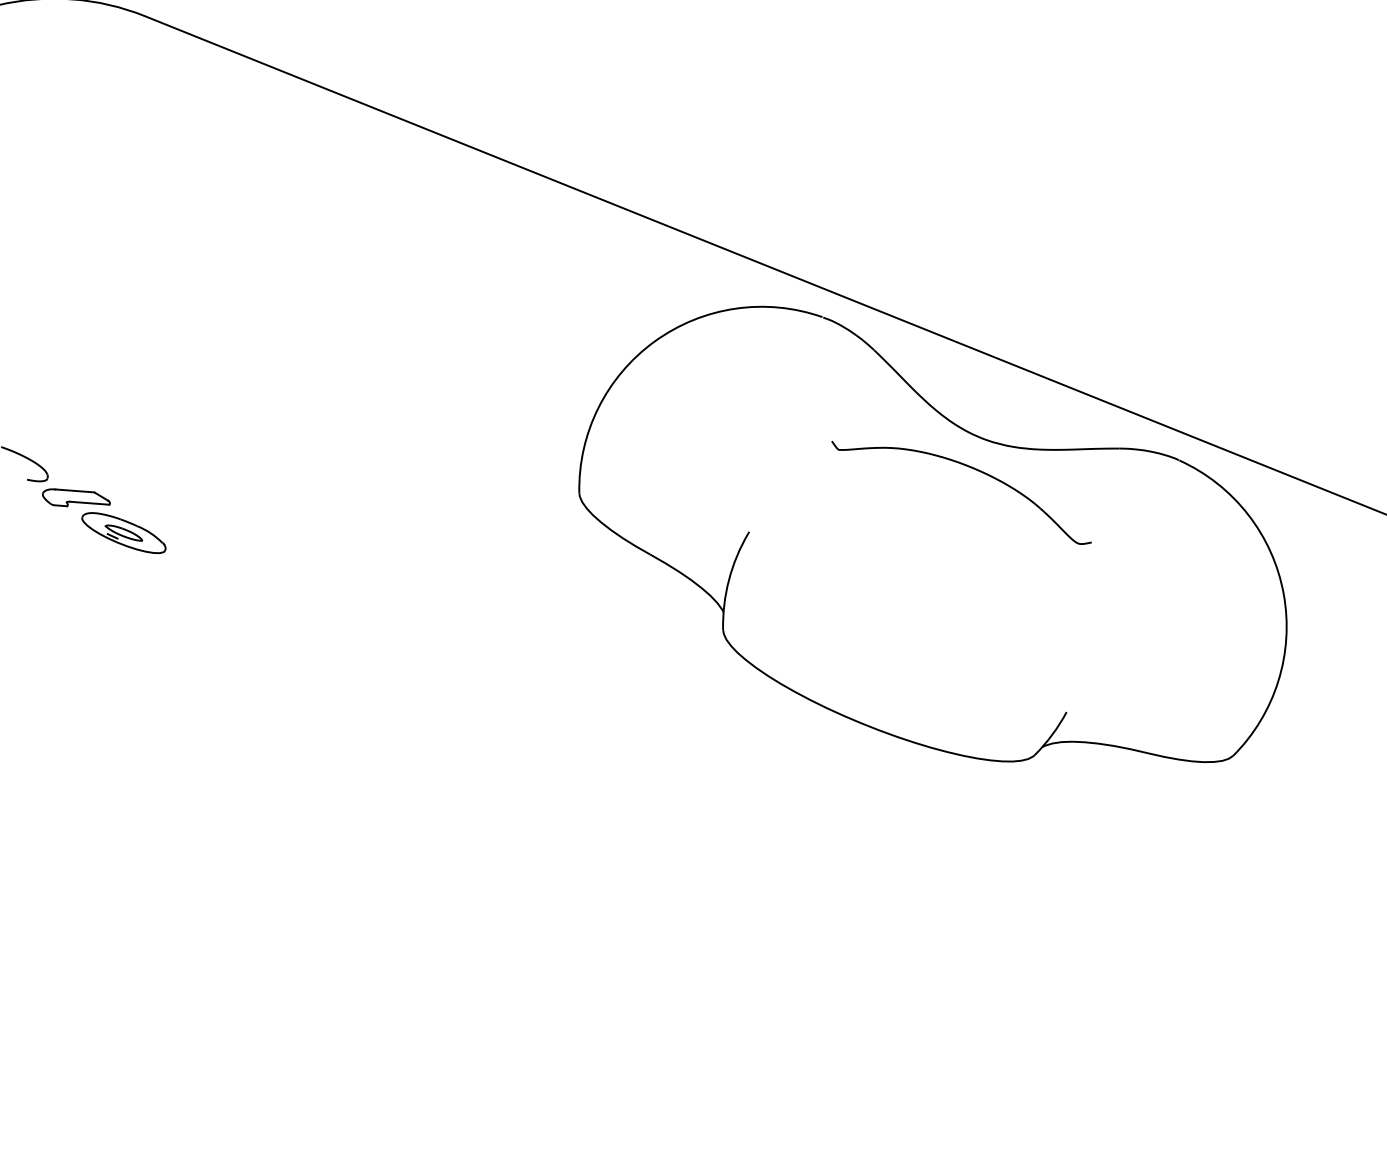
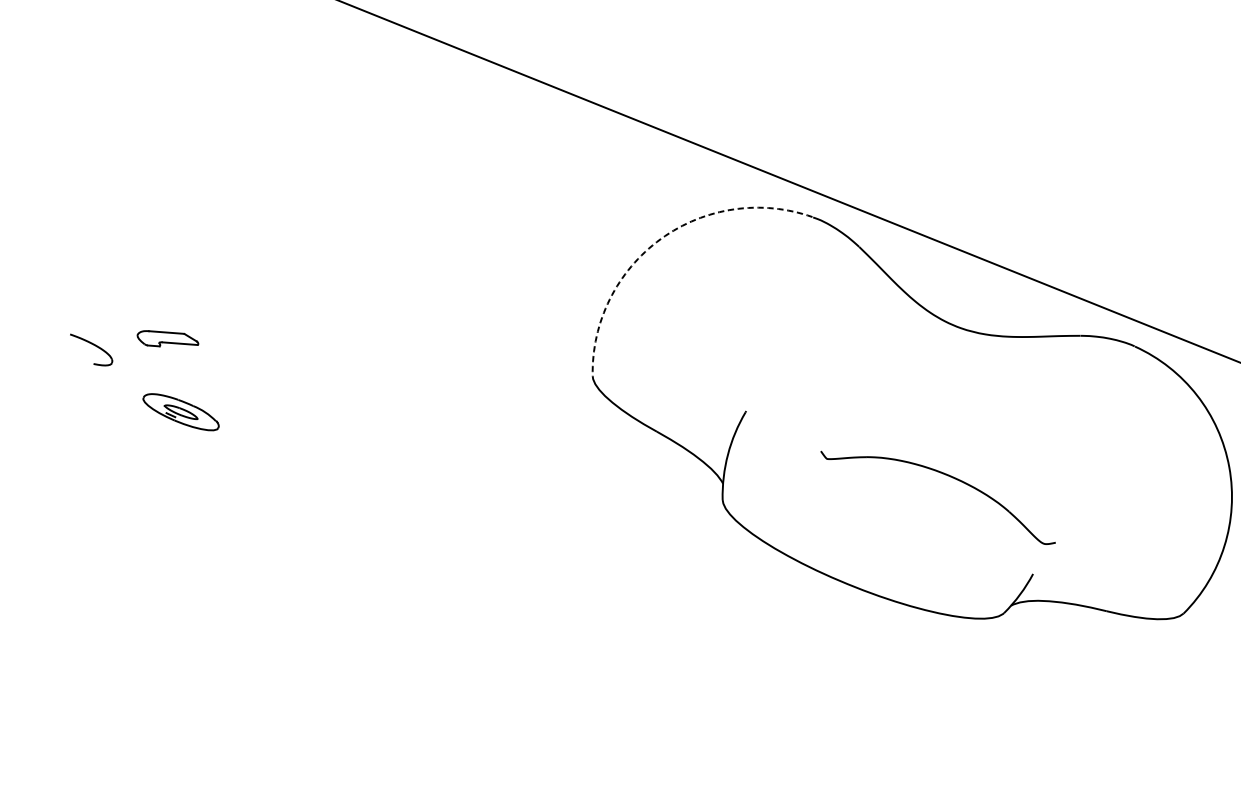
arc: (654, 341) -> (660, 239), solid -> dashed
part: (973, 469) -> (948, 476), moved
part: (76, 497) -> (168, 338), moved

